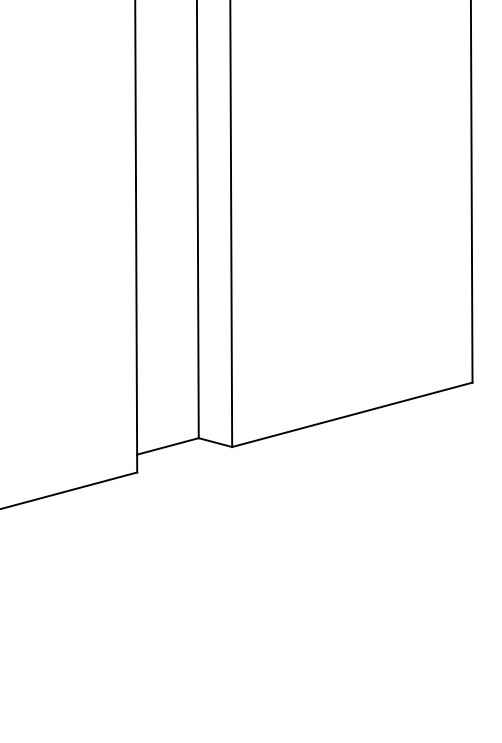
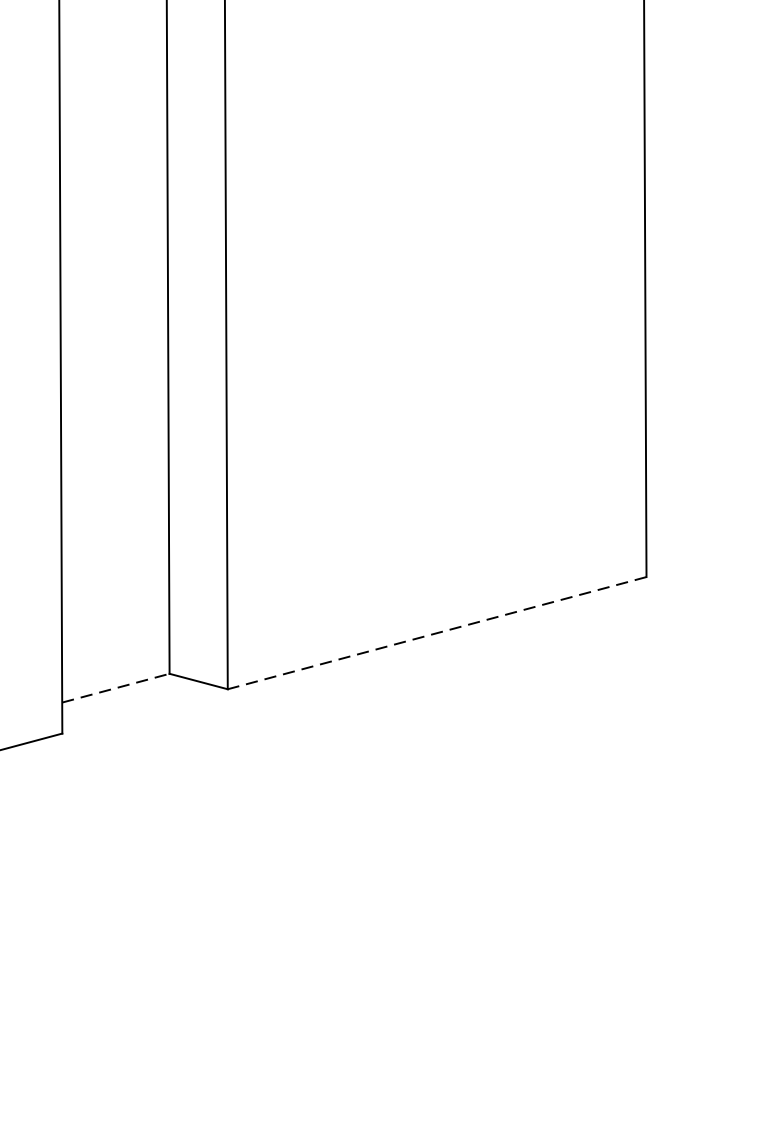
line: (351, 414) -> (435, 632), solid -> dashed
line: (167, 446) -> (115, 688), solid -> dashed

